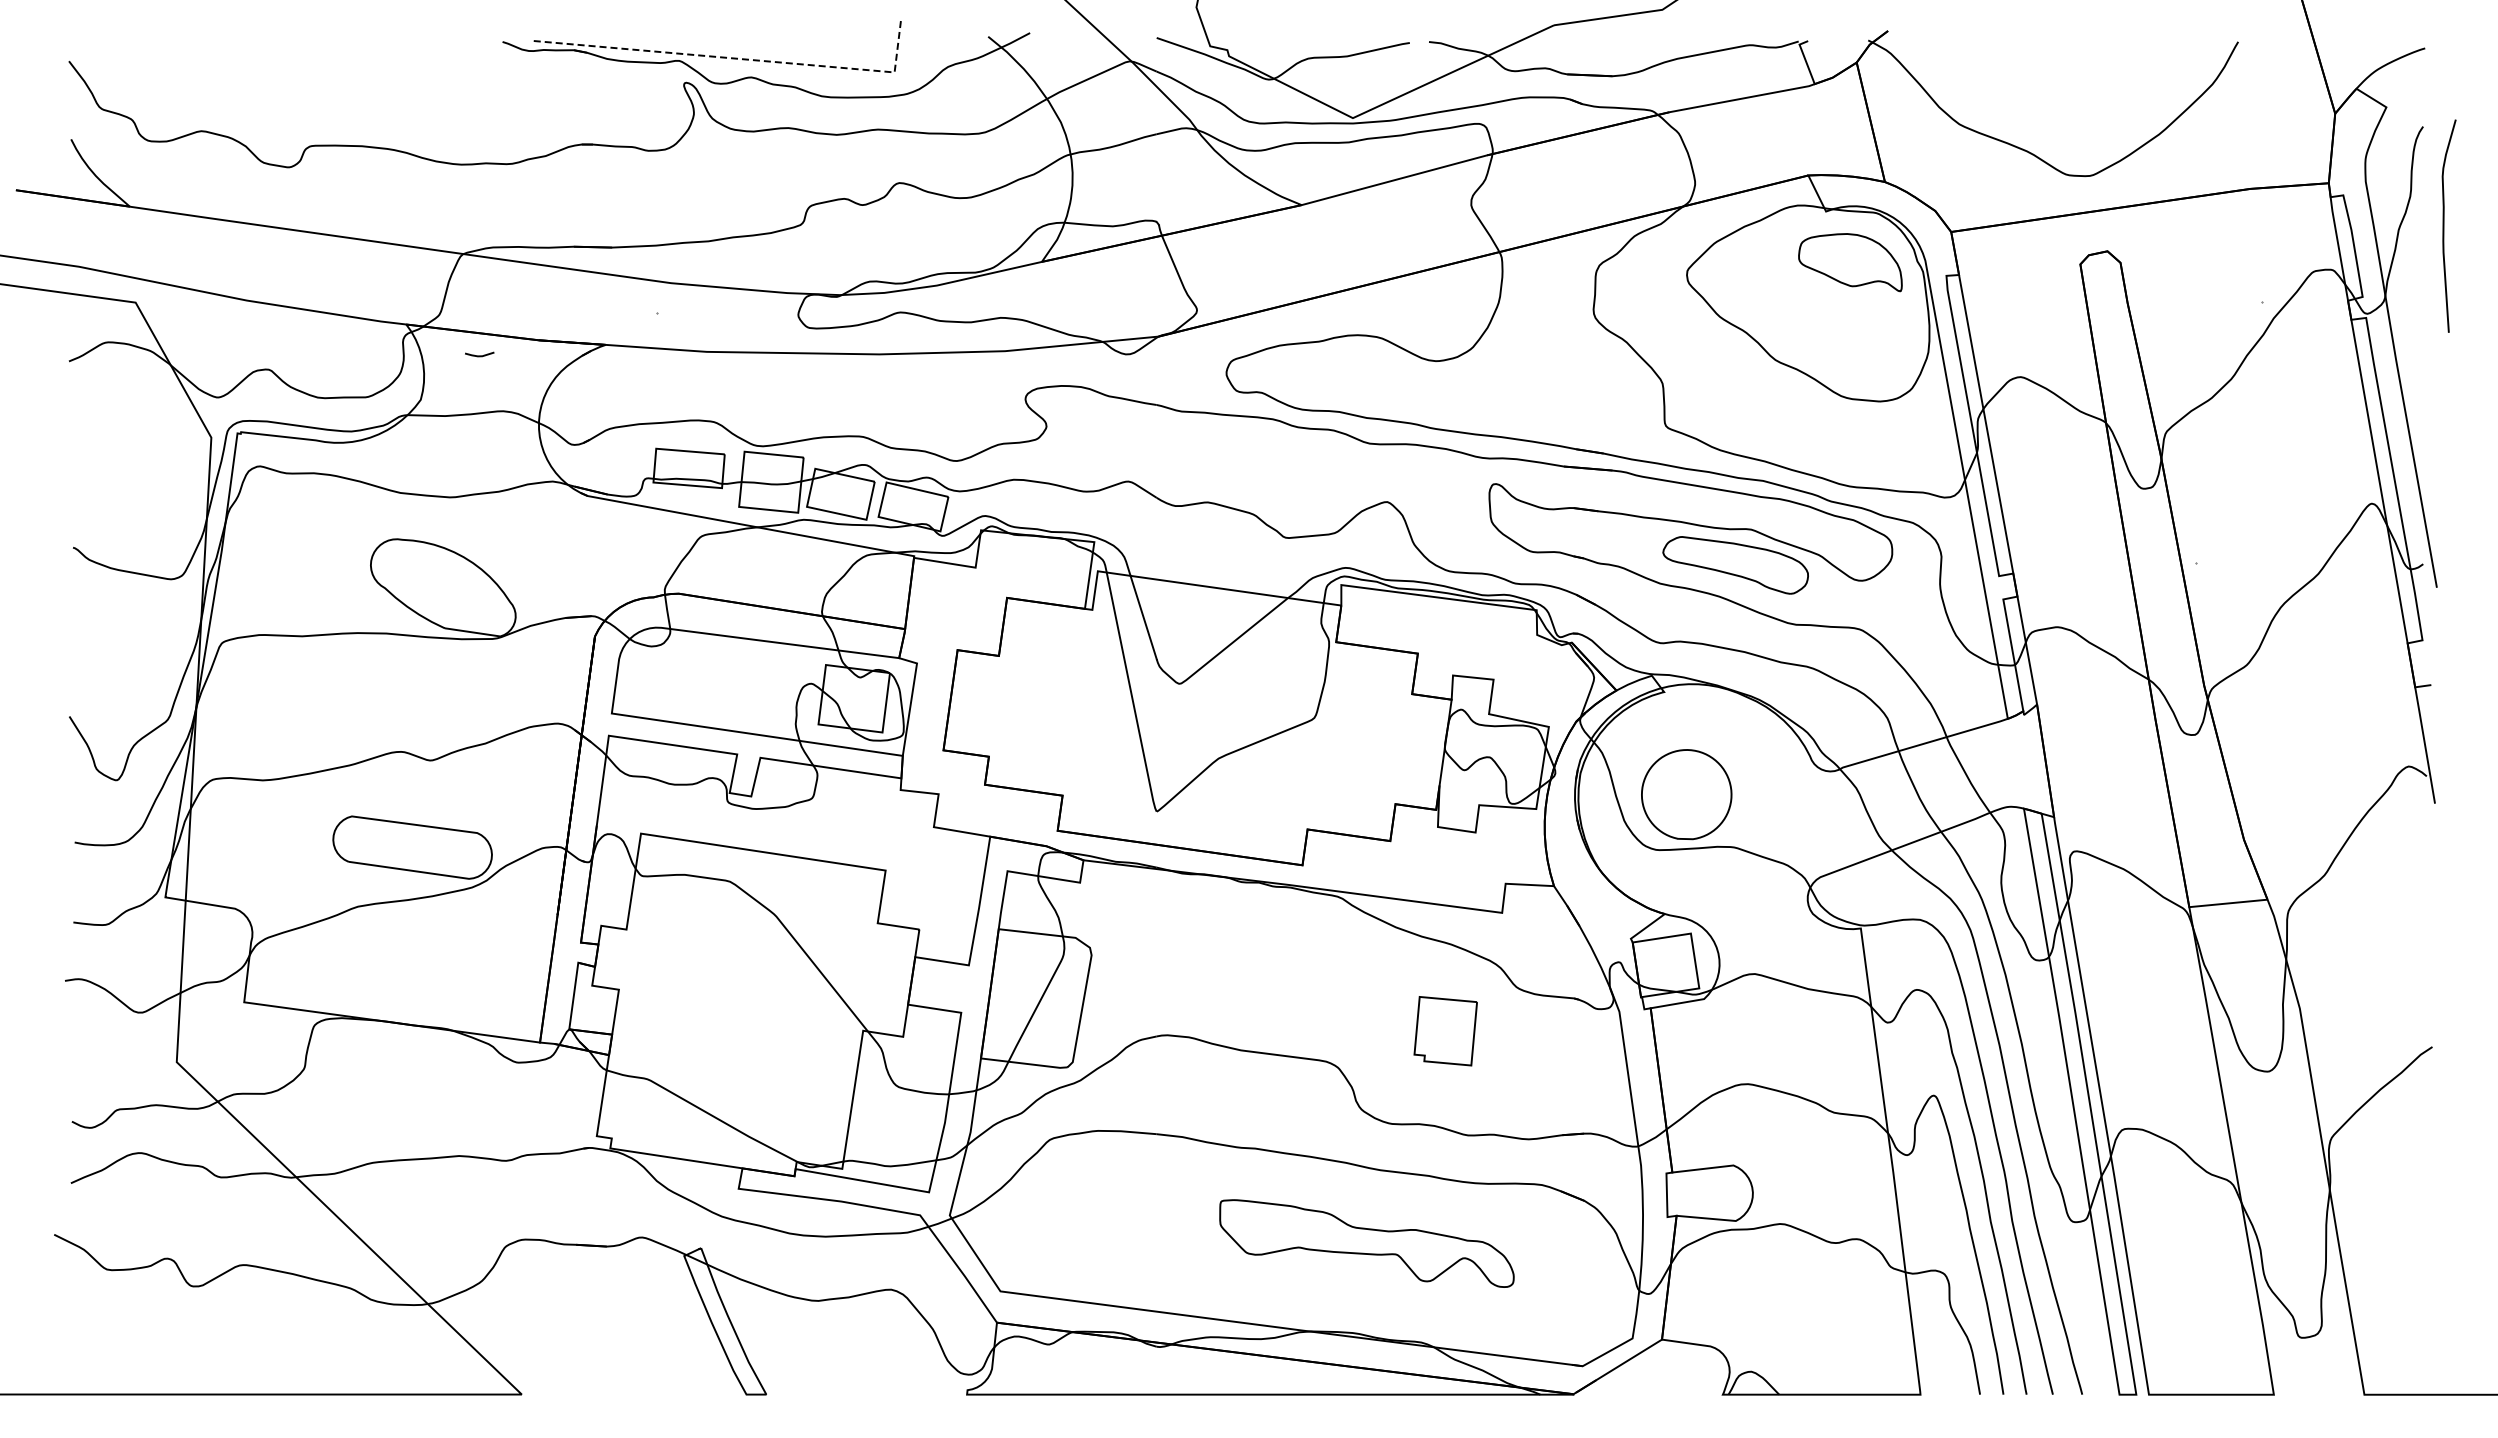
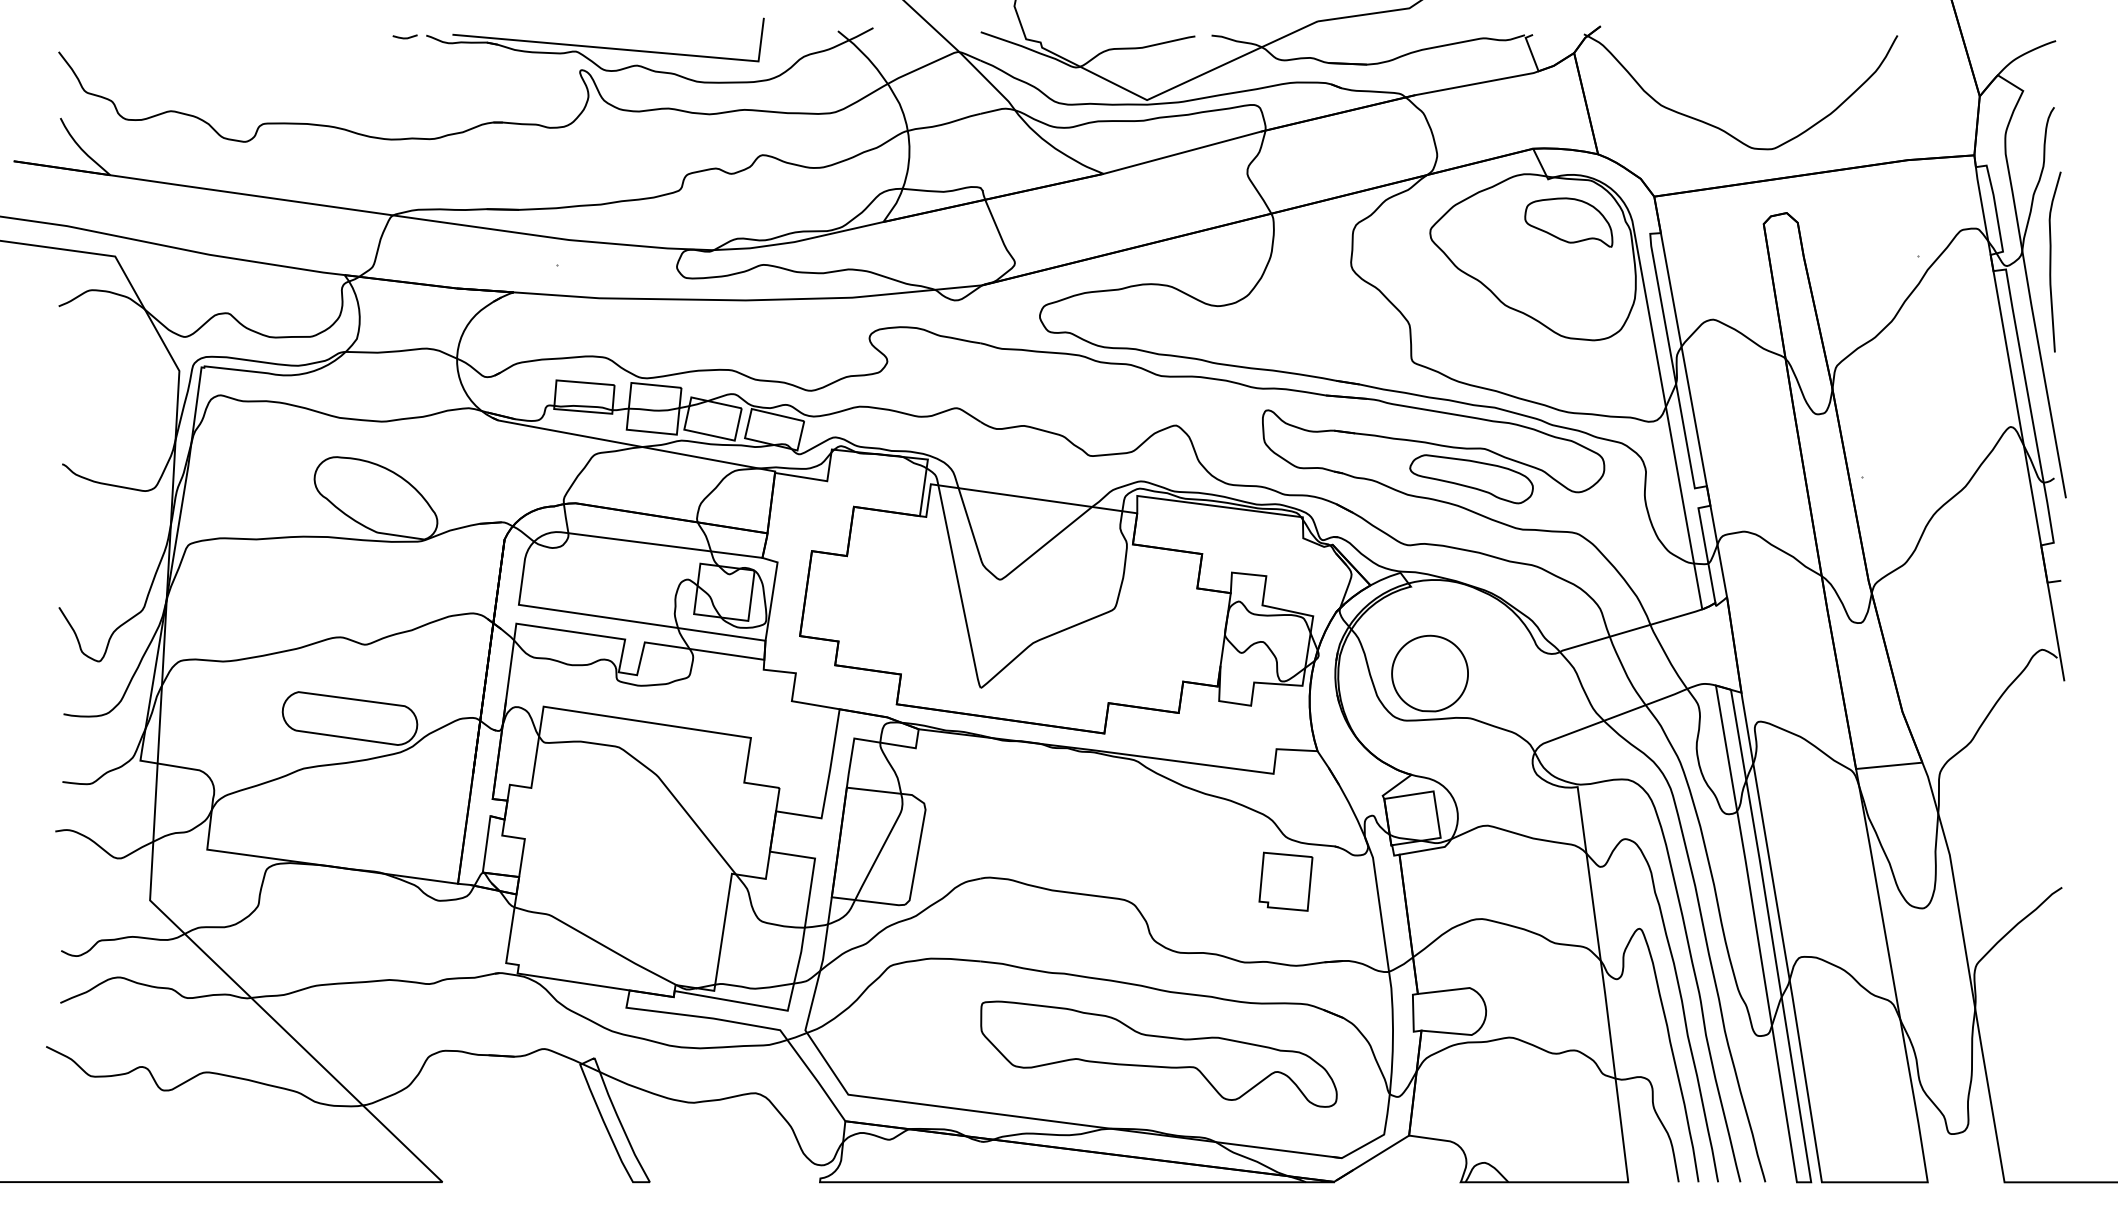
line: (740, 59) -> (627, 50), dashed -> solid
curve: (2444, 225) -> (2051, 261), moved
line: (479, 355) -> (404, 37), moved
part: (1445, 1031) -> (1285, 882), moved
part: (1366, 1243) -> (1158, 1054), size x1.43

